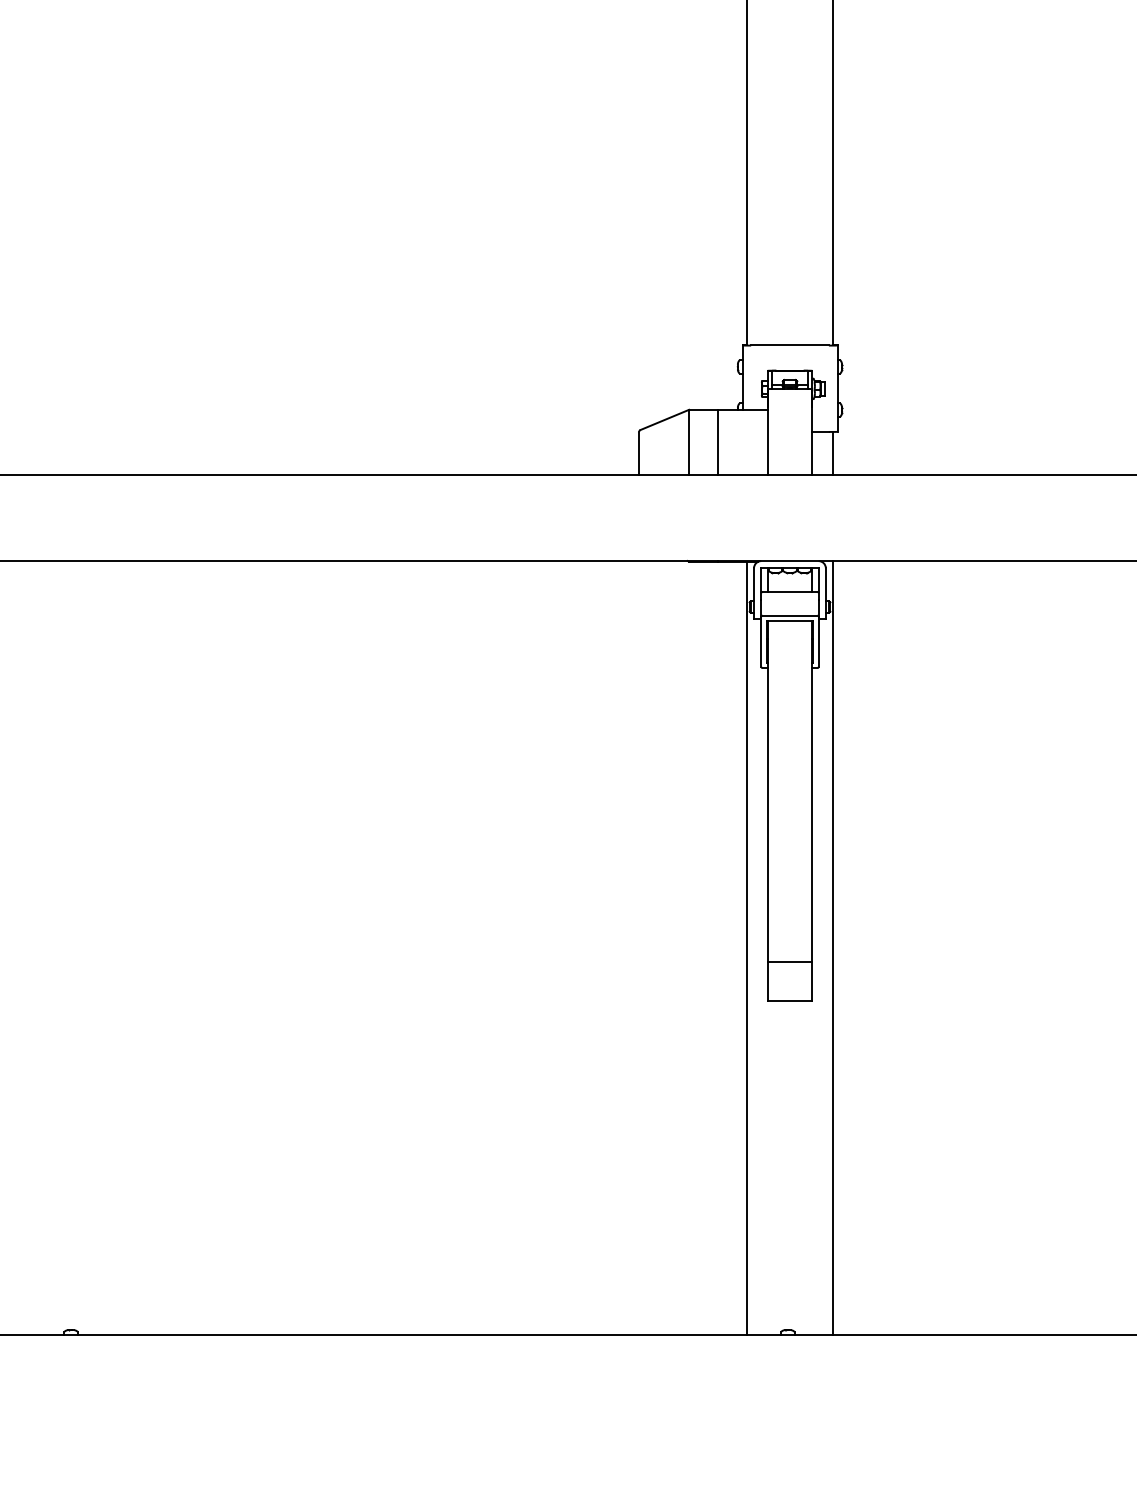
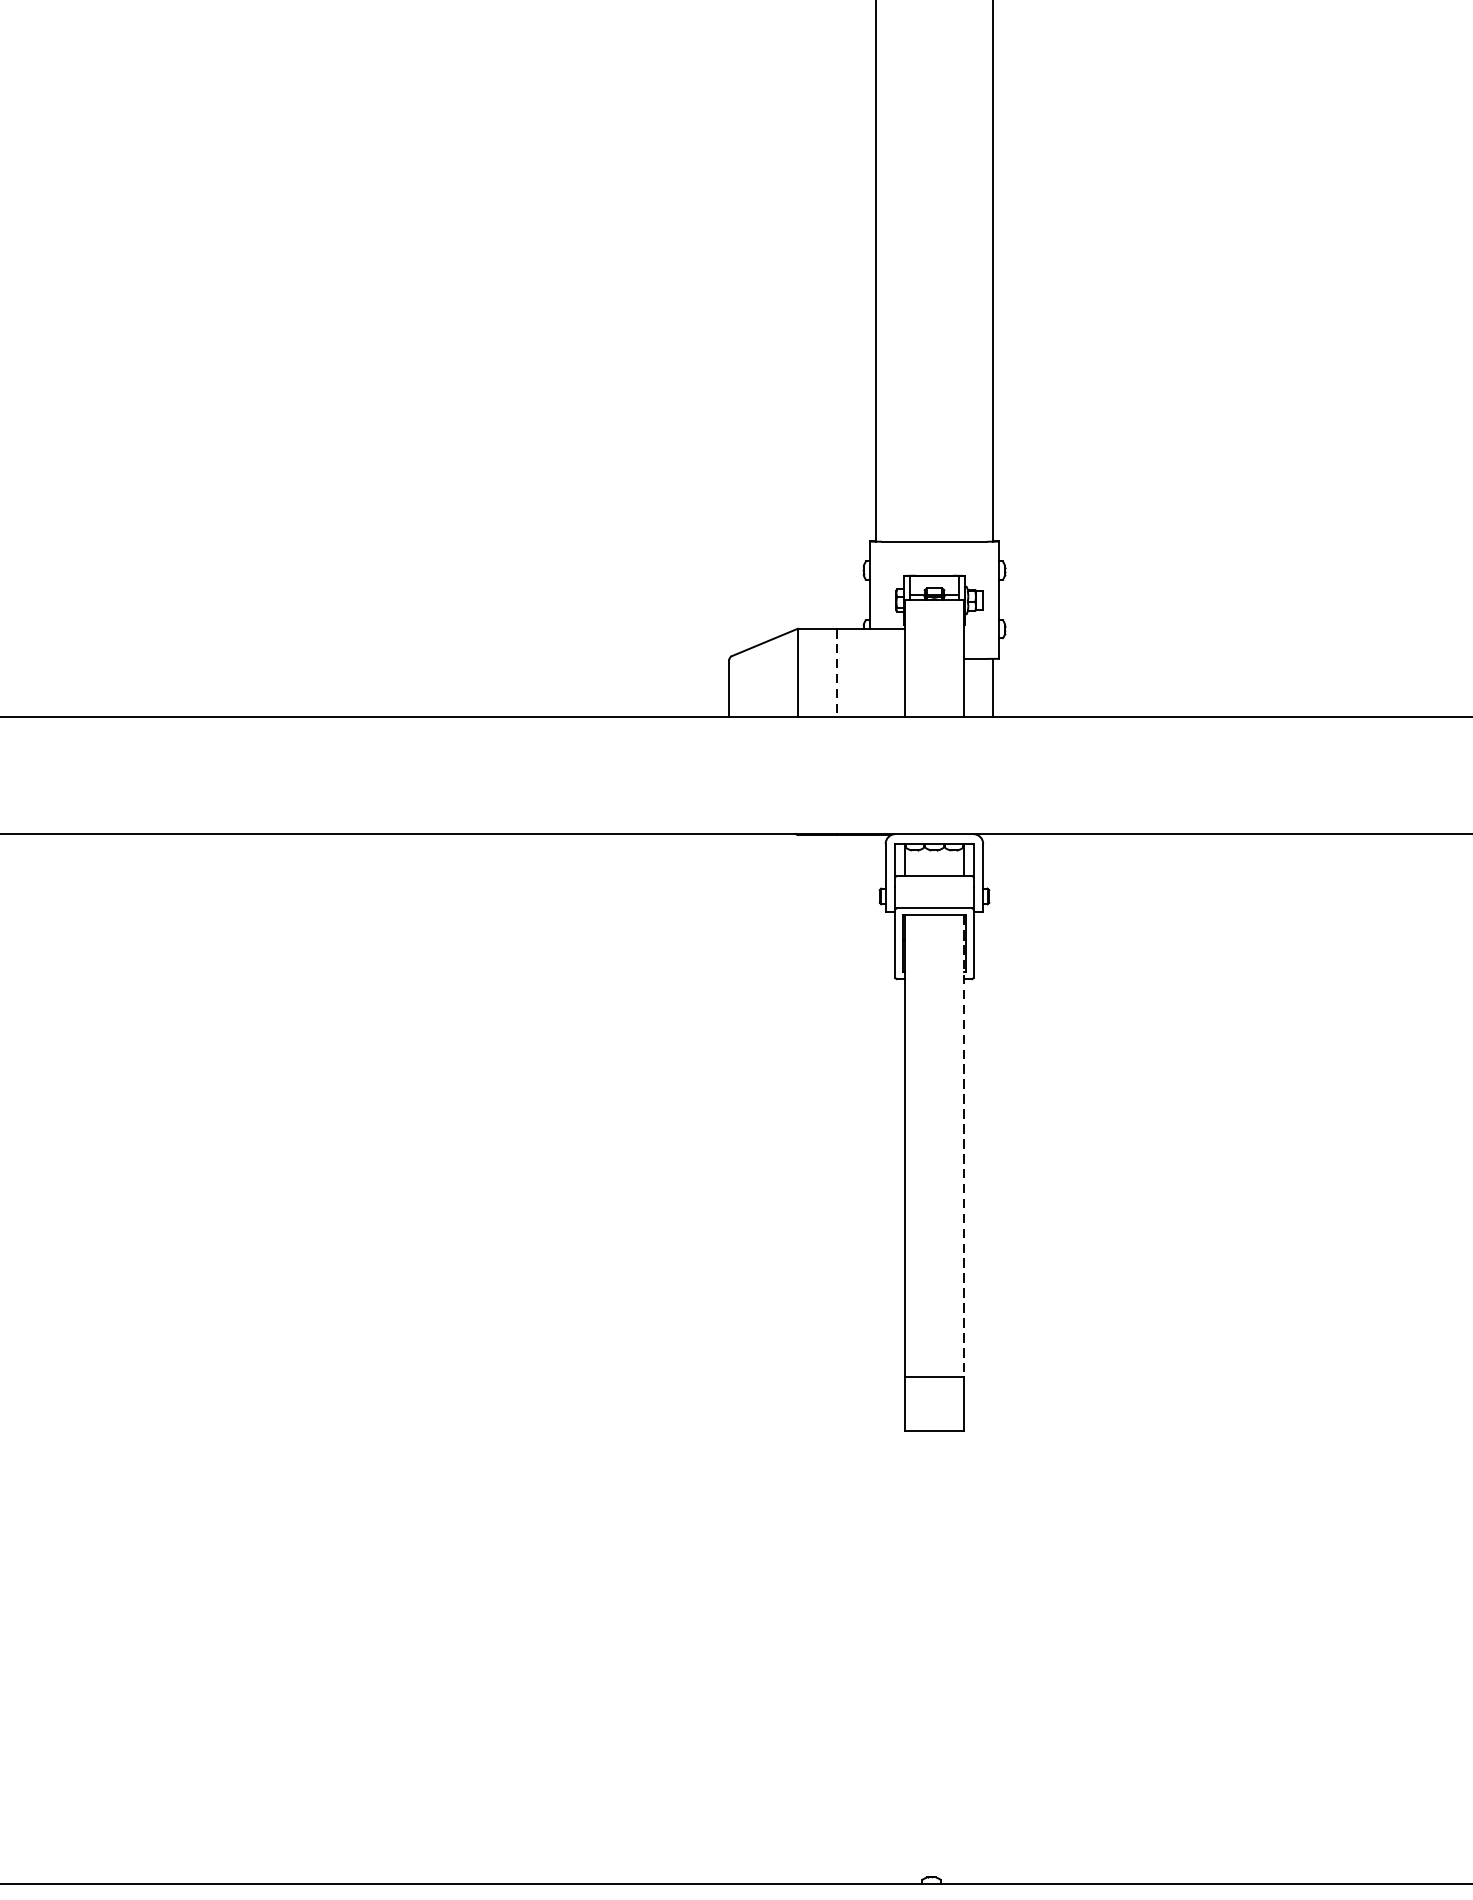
line: (718, 442) -> (837, 673), solid -> dashed
line: (811, 791) -> (963, 1146), solid -> dashed
line: (746, 947) -> (875, 1358), removed
line: (833, 947) -> (993, 1358), removed

